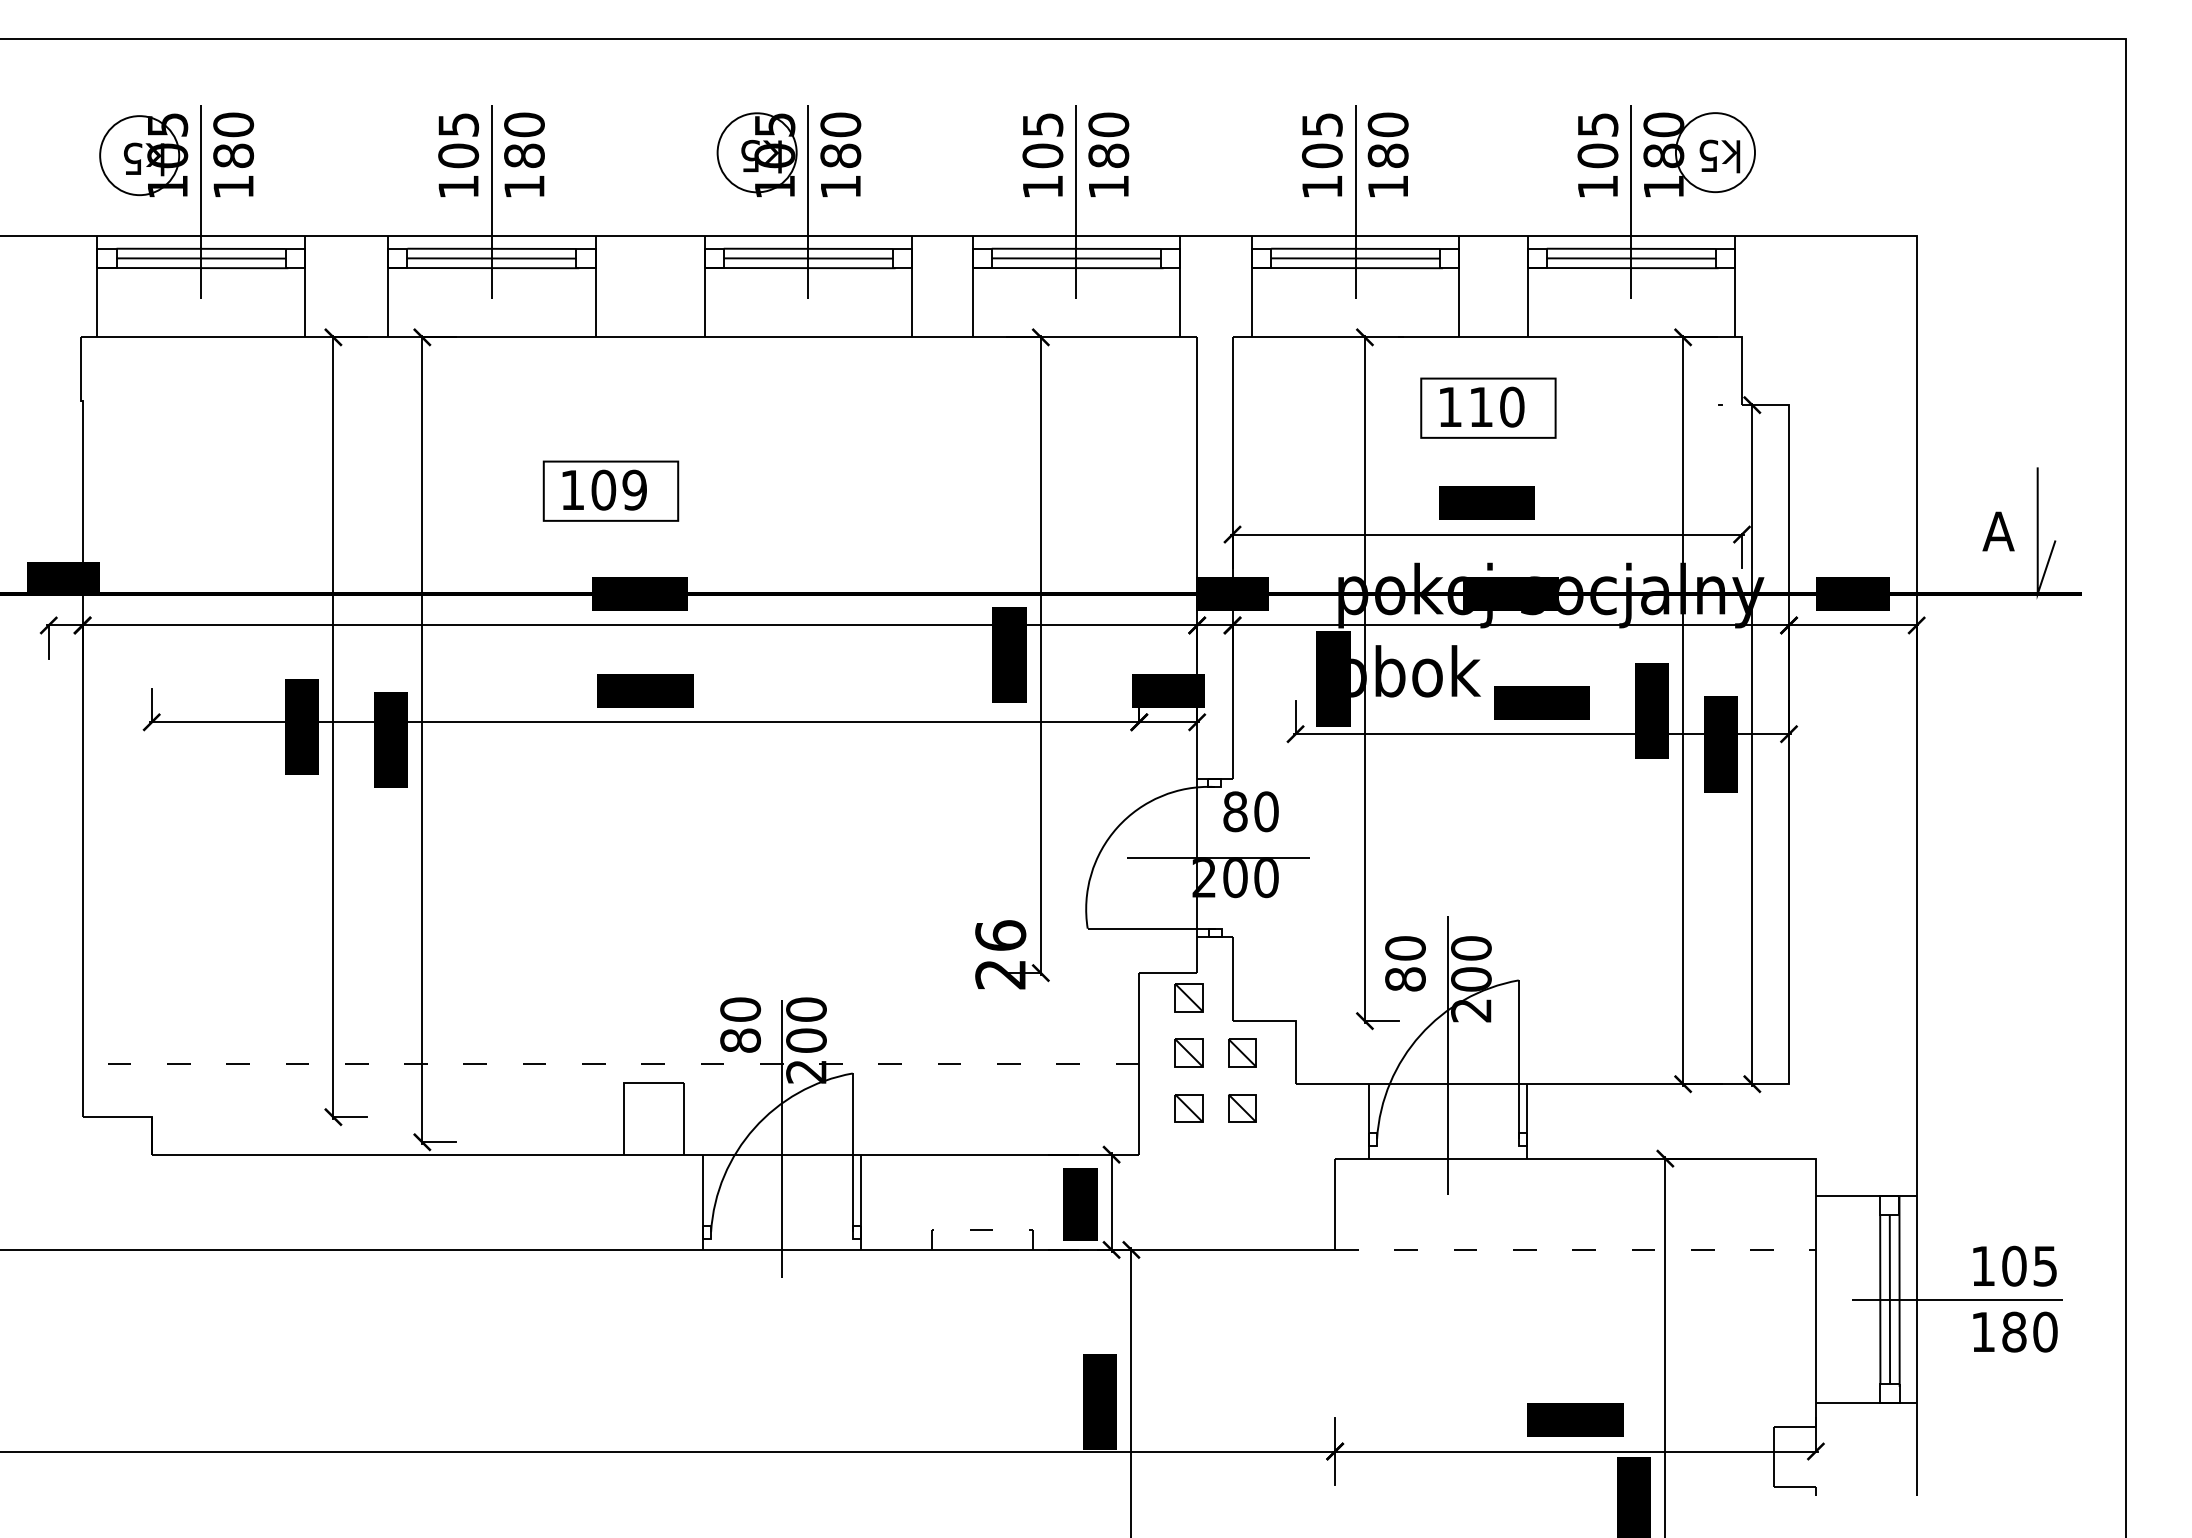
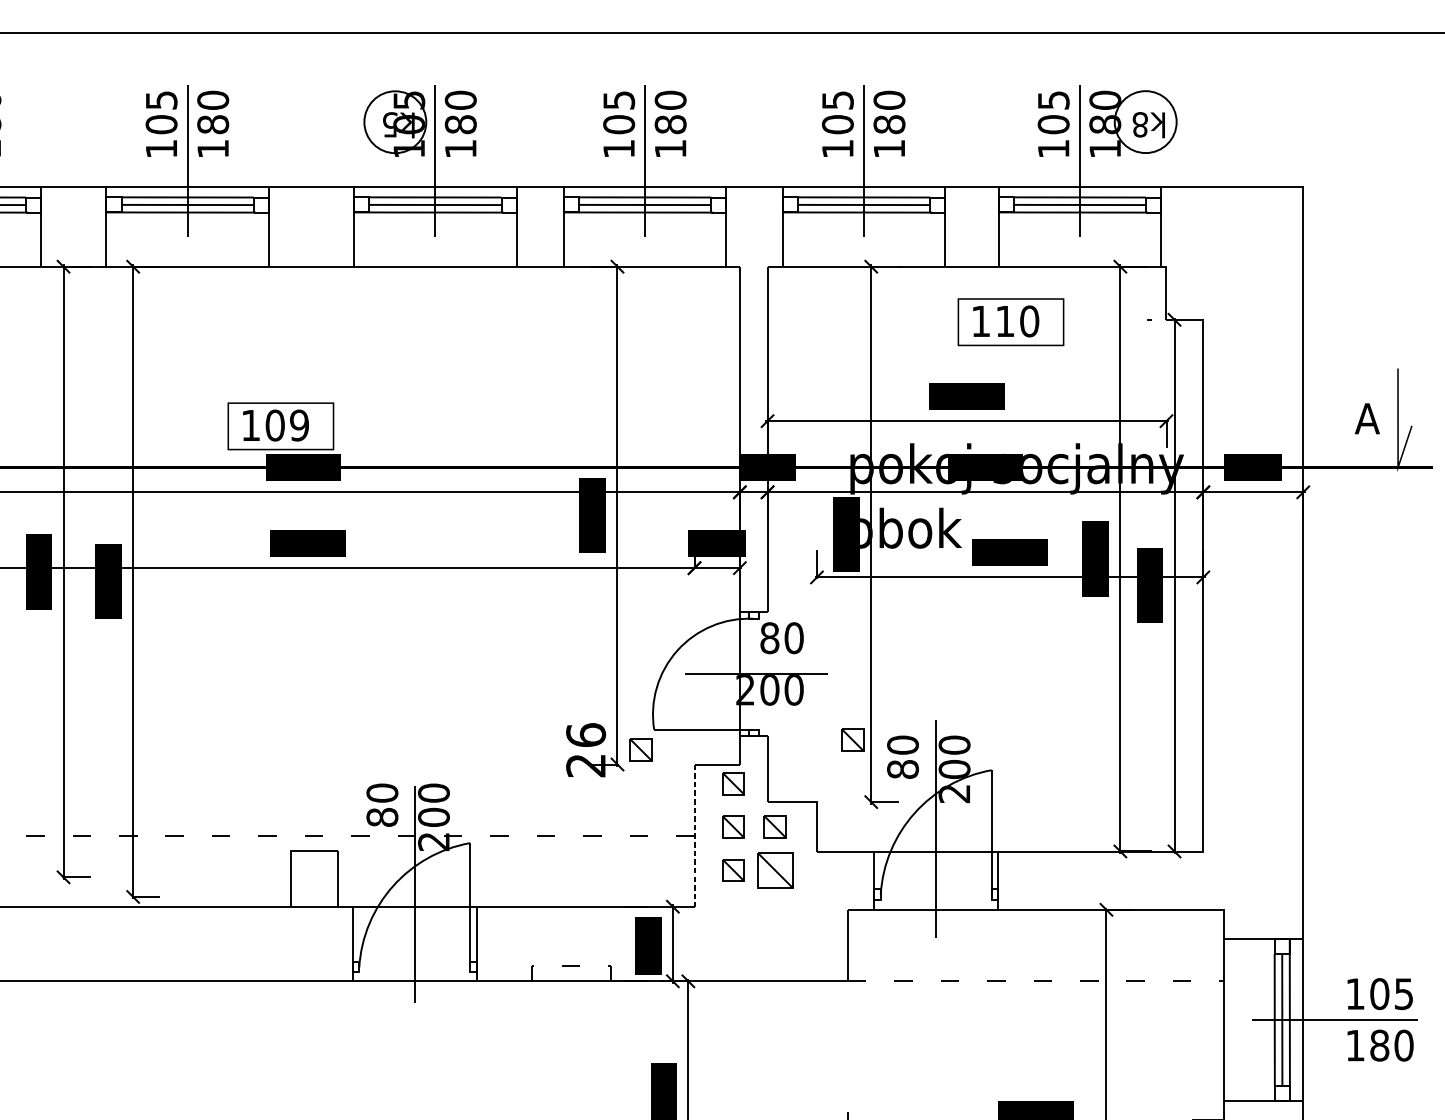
text: (1708, 155) -> (1140, 124), k5 -> k8
text: (1488, 407) -> (1011, 321), moved
text: (610, 490) -> (280, 425), moved
part: (1341, 941) -> (852, 739), added
part: (1070, 954) -> (640, 749), added
line: (1139, 1063) -> (694, 835), solid -> dashed
part: (1242, 1108) -> (775, 870), size x1.6

